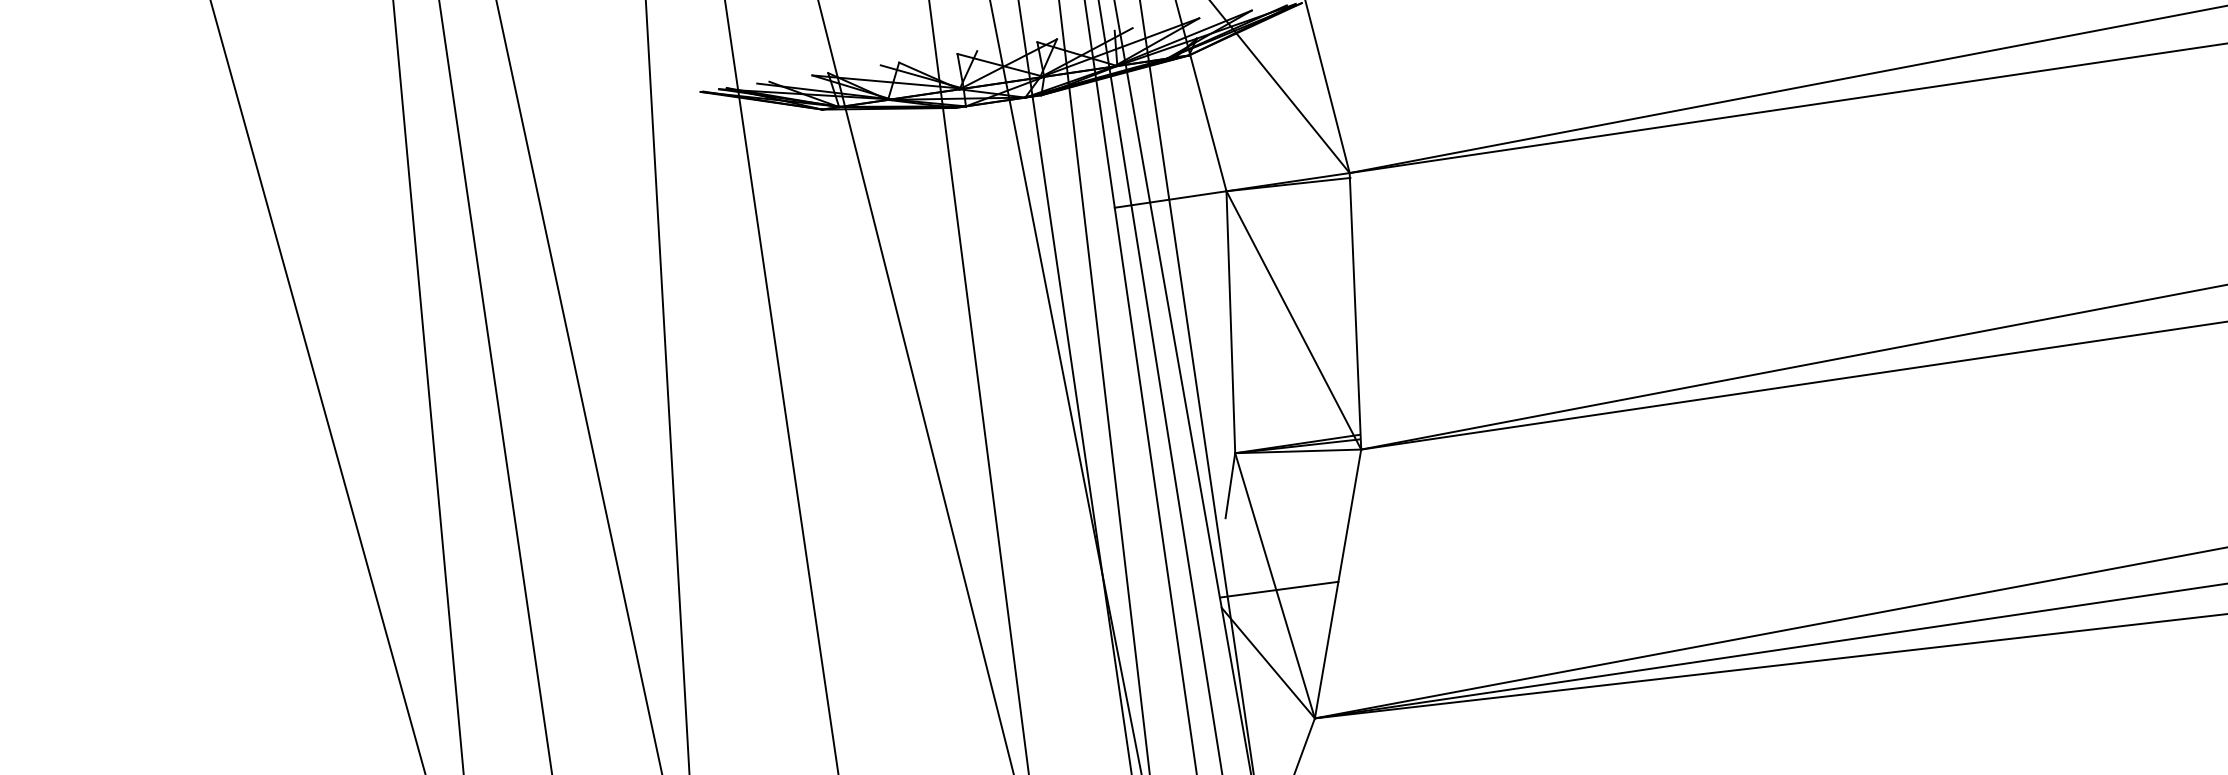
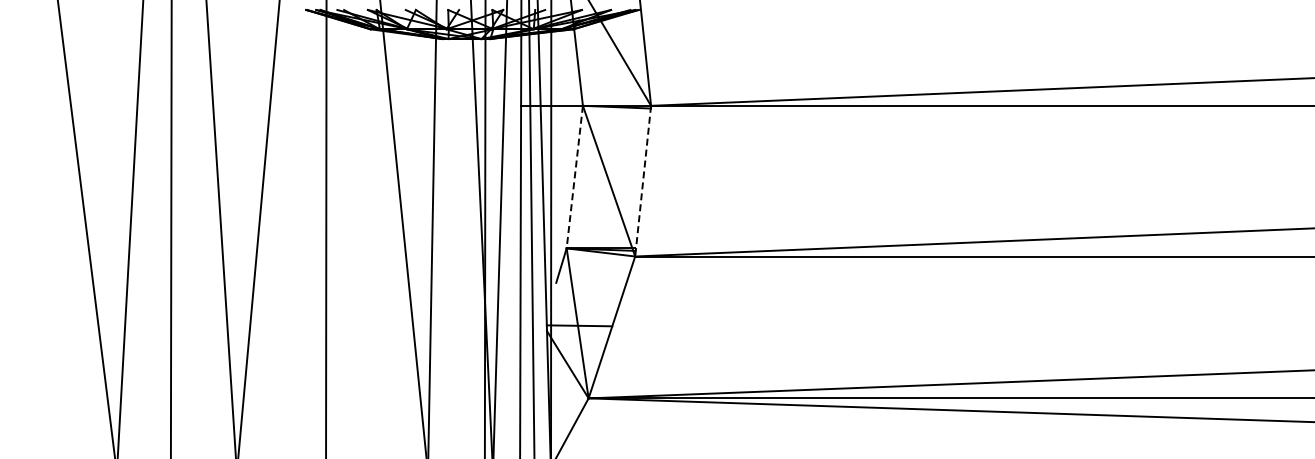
line: (1356, 311) -> (643, 181), solid -> dashed
line: (1230, 323) -> (574, 177), solid -> dashed

